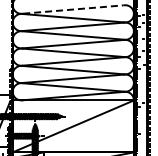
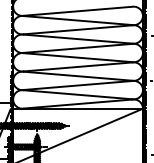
line: (73, 9) -> (78, 11), dashed -> solid

